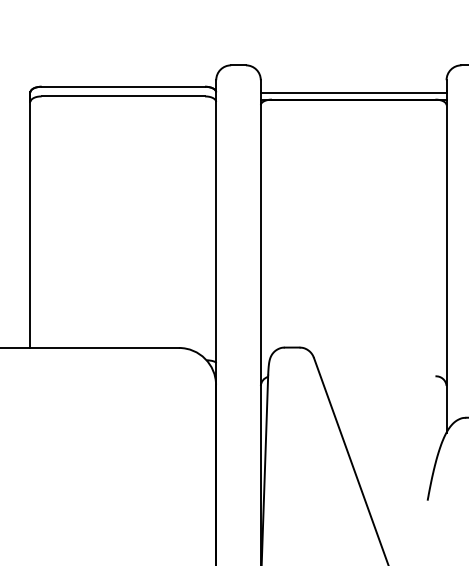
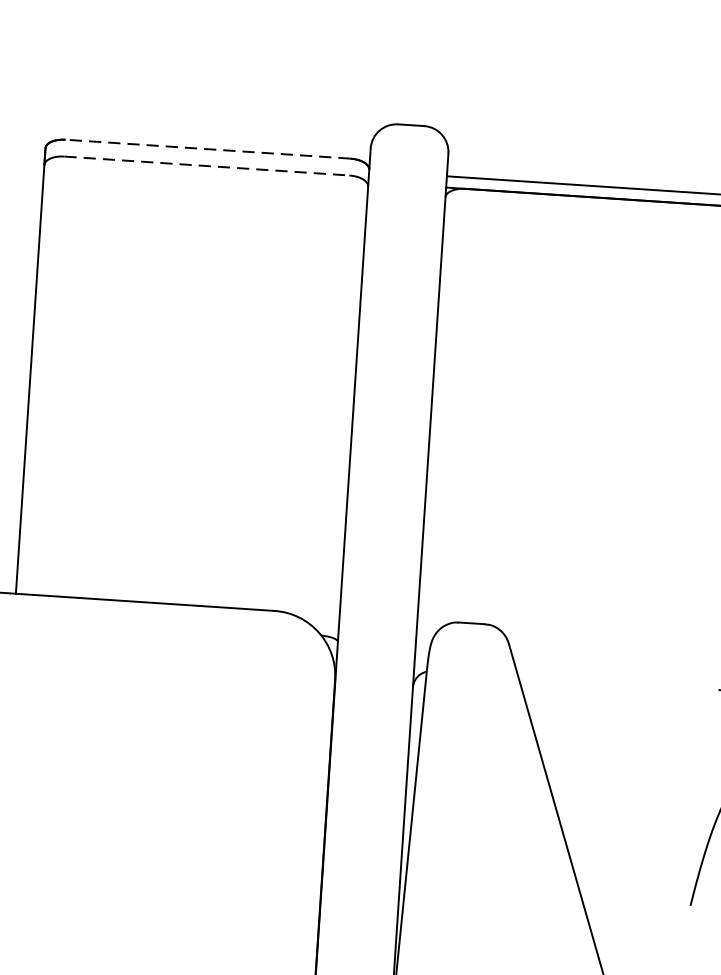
line: (123, 86) -> (208, 148), solid -> dashed
line: (123, 96) -> (207, 166), solid -> dashed

